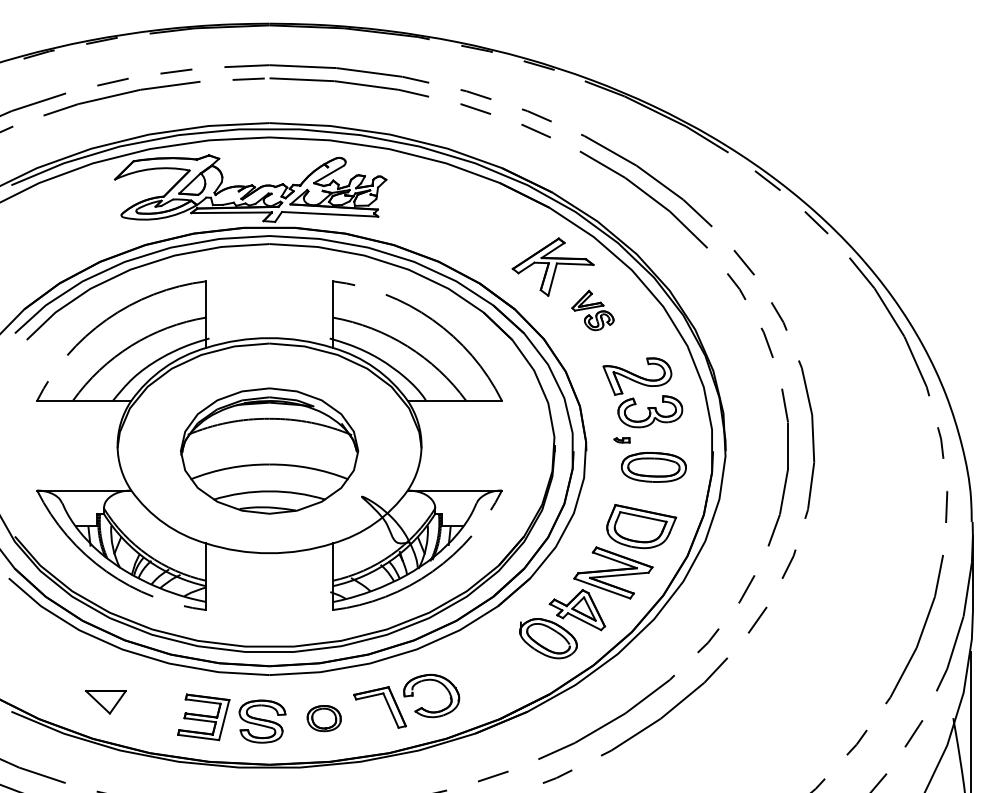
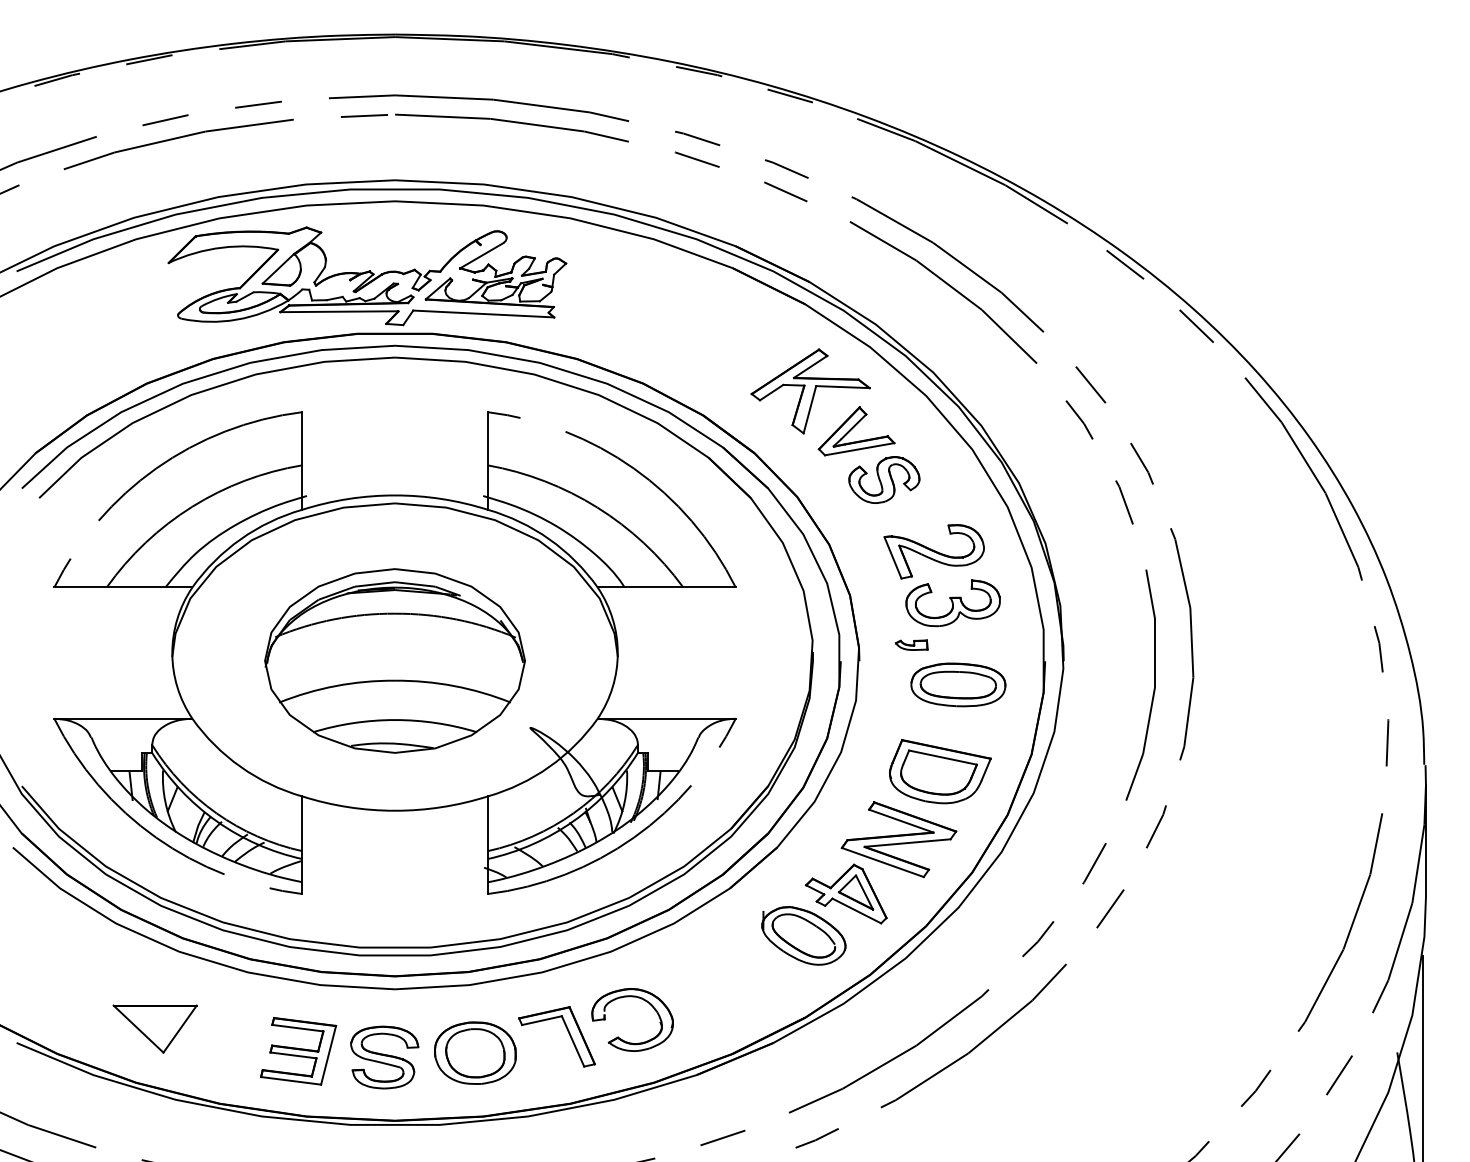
part: (592, 310) -> (868, 454), size x1.67
part: (621, 440) -> (910, 645), size x1.43
part: (105, 702) -> (154, 1029), size x1.43
part: (323, 718) -> (474, 1052), size x1.67

